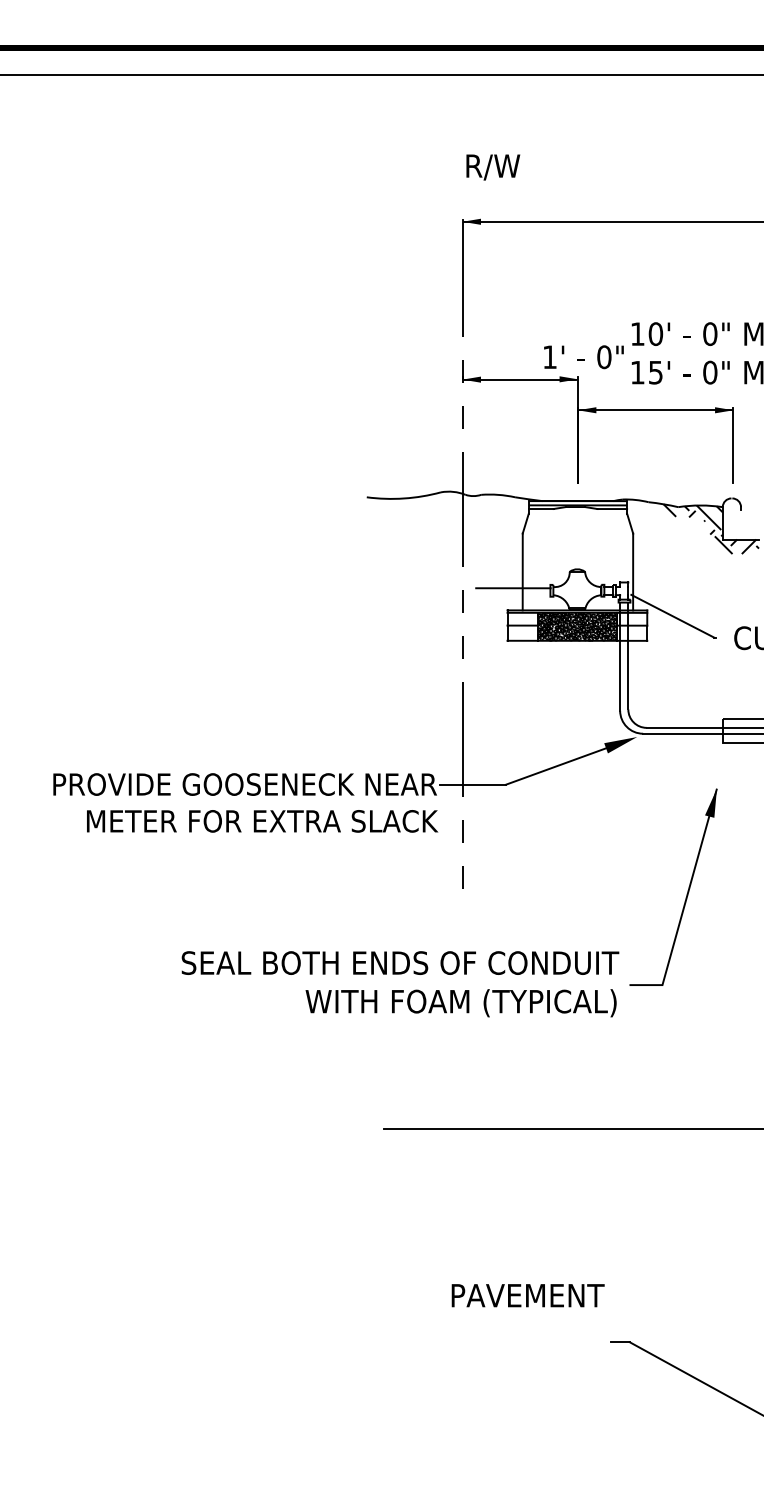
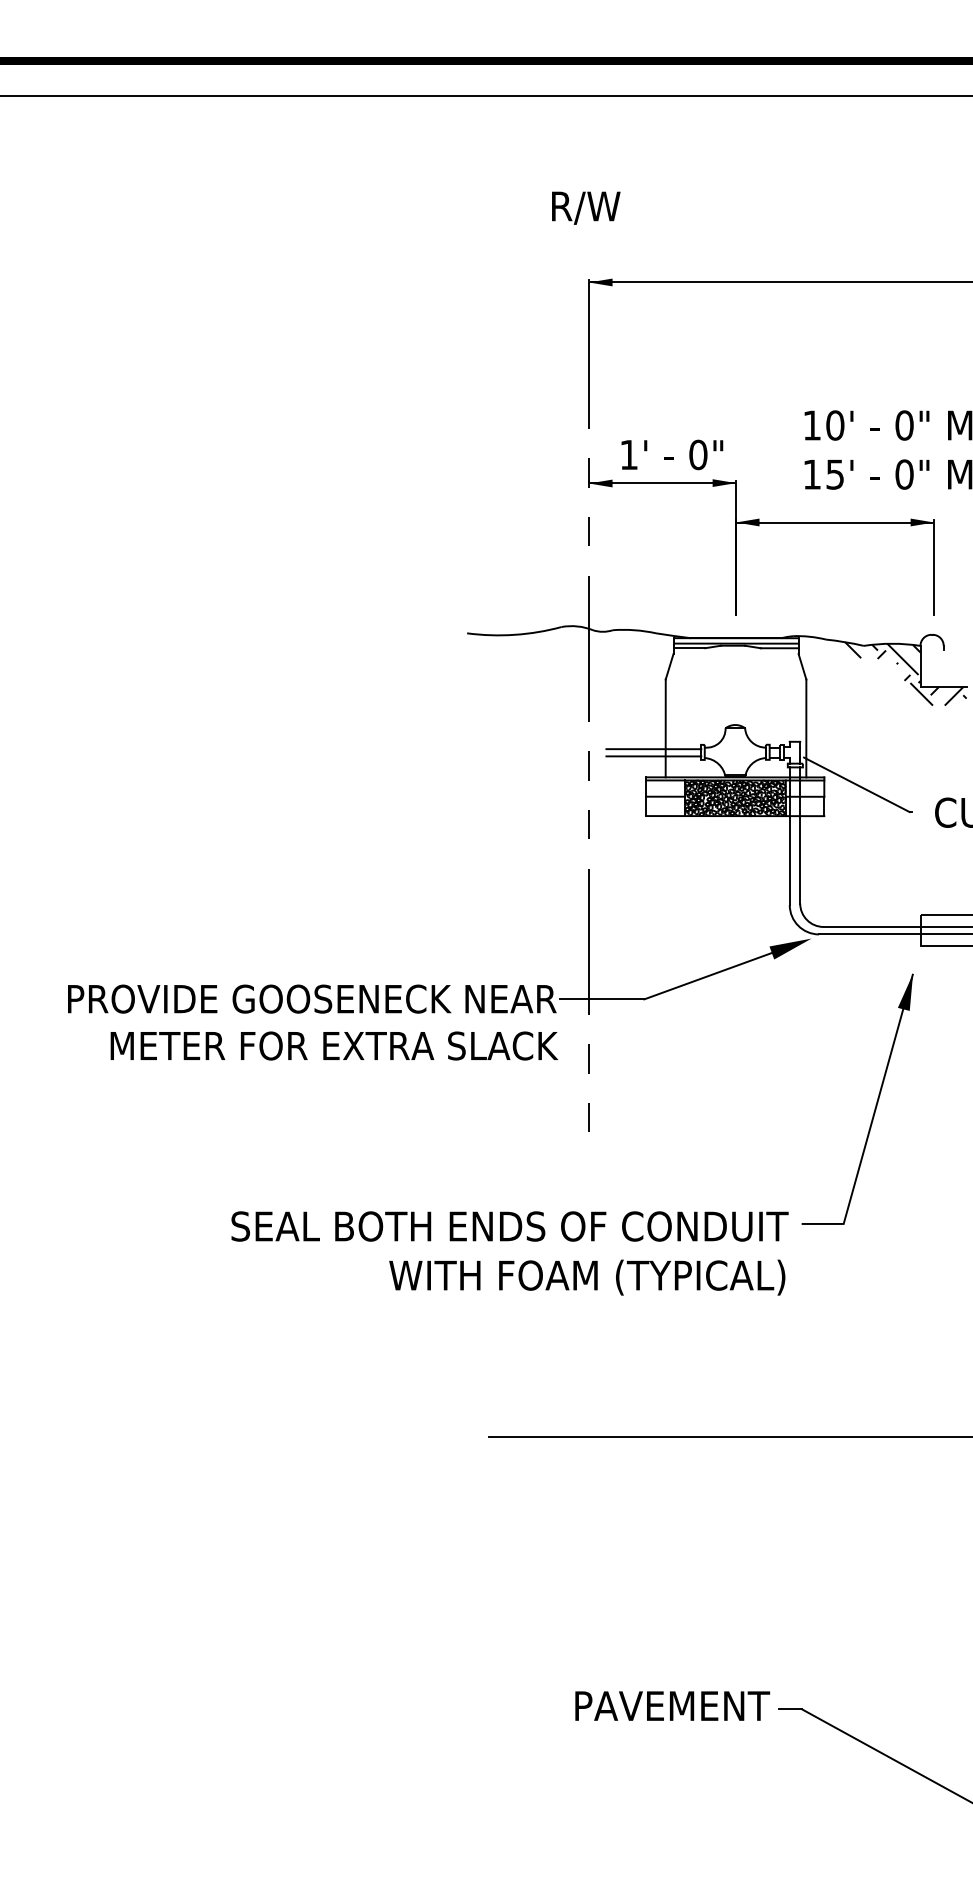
text: (493, 167) -> (586, 208), moved
text: (583, 357) -> (671, 455), moved
line: (513, 593) -> (653, 755), added
part: (687, 890) -> (875, 1103), moved
text: (527, 1295) -> (671, 1705), moved

